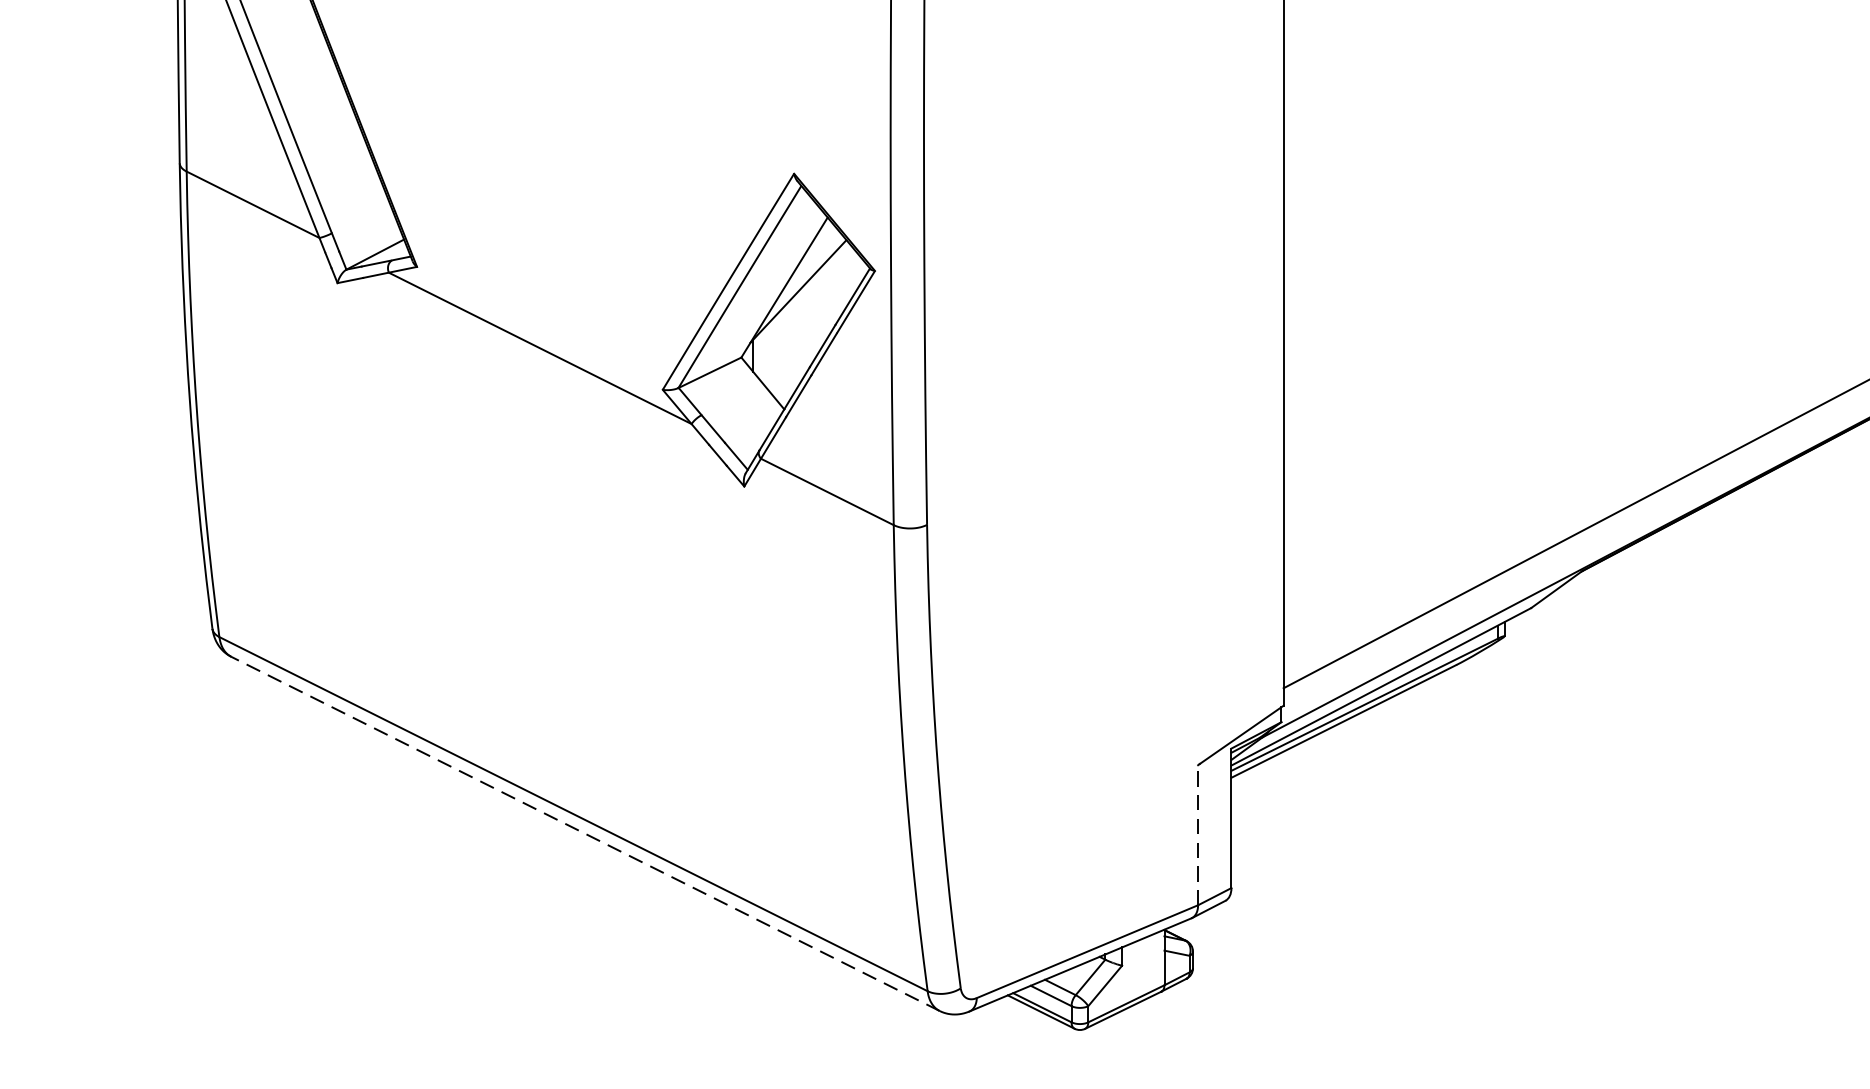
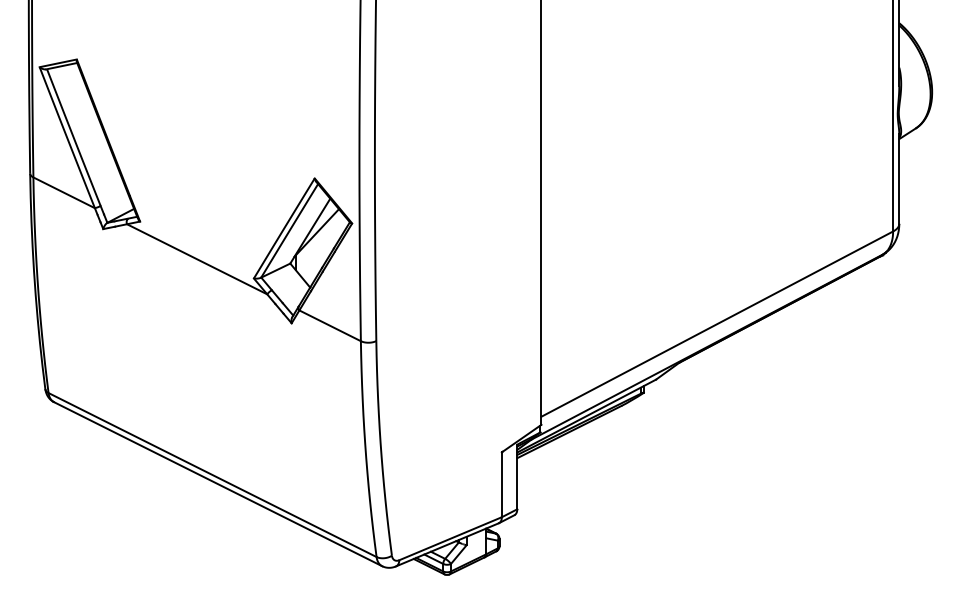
line: (584, 832) -> (217, 483), dashed -> solid
line: (1197, 834) -> (501, 484), dashed -> solid

